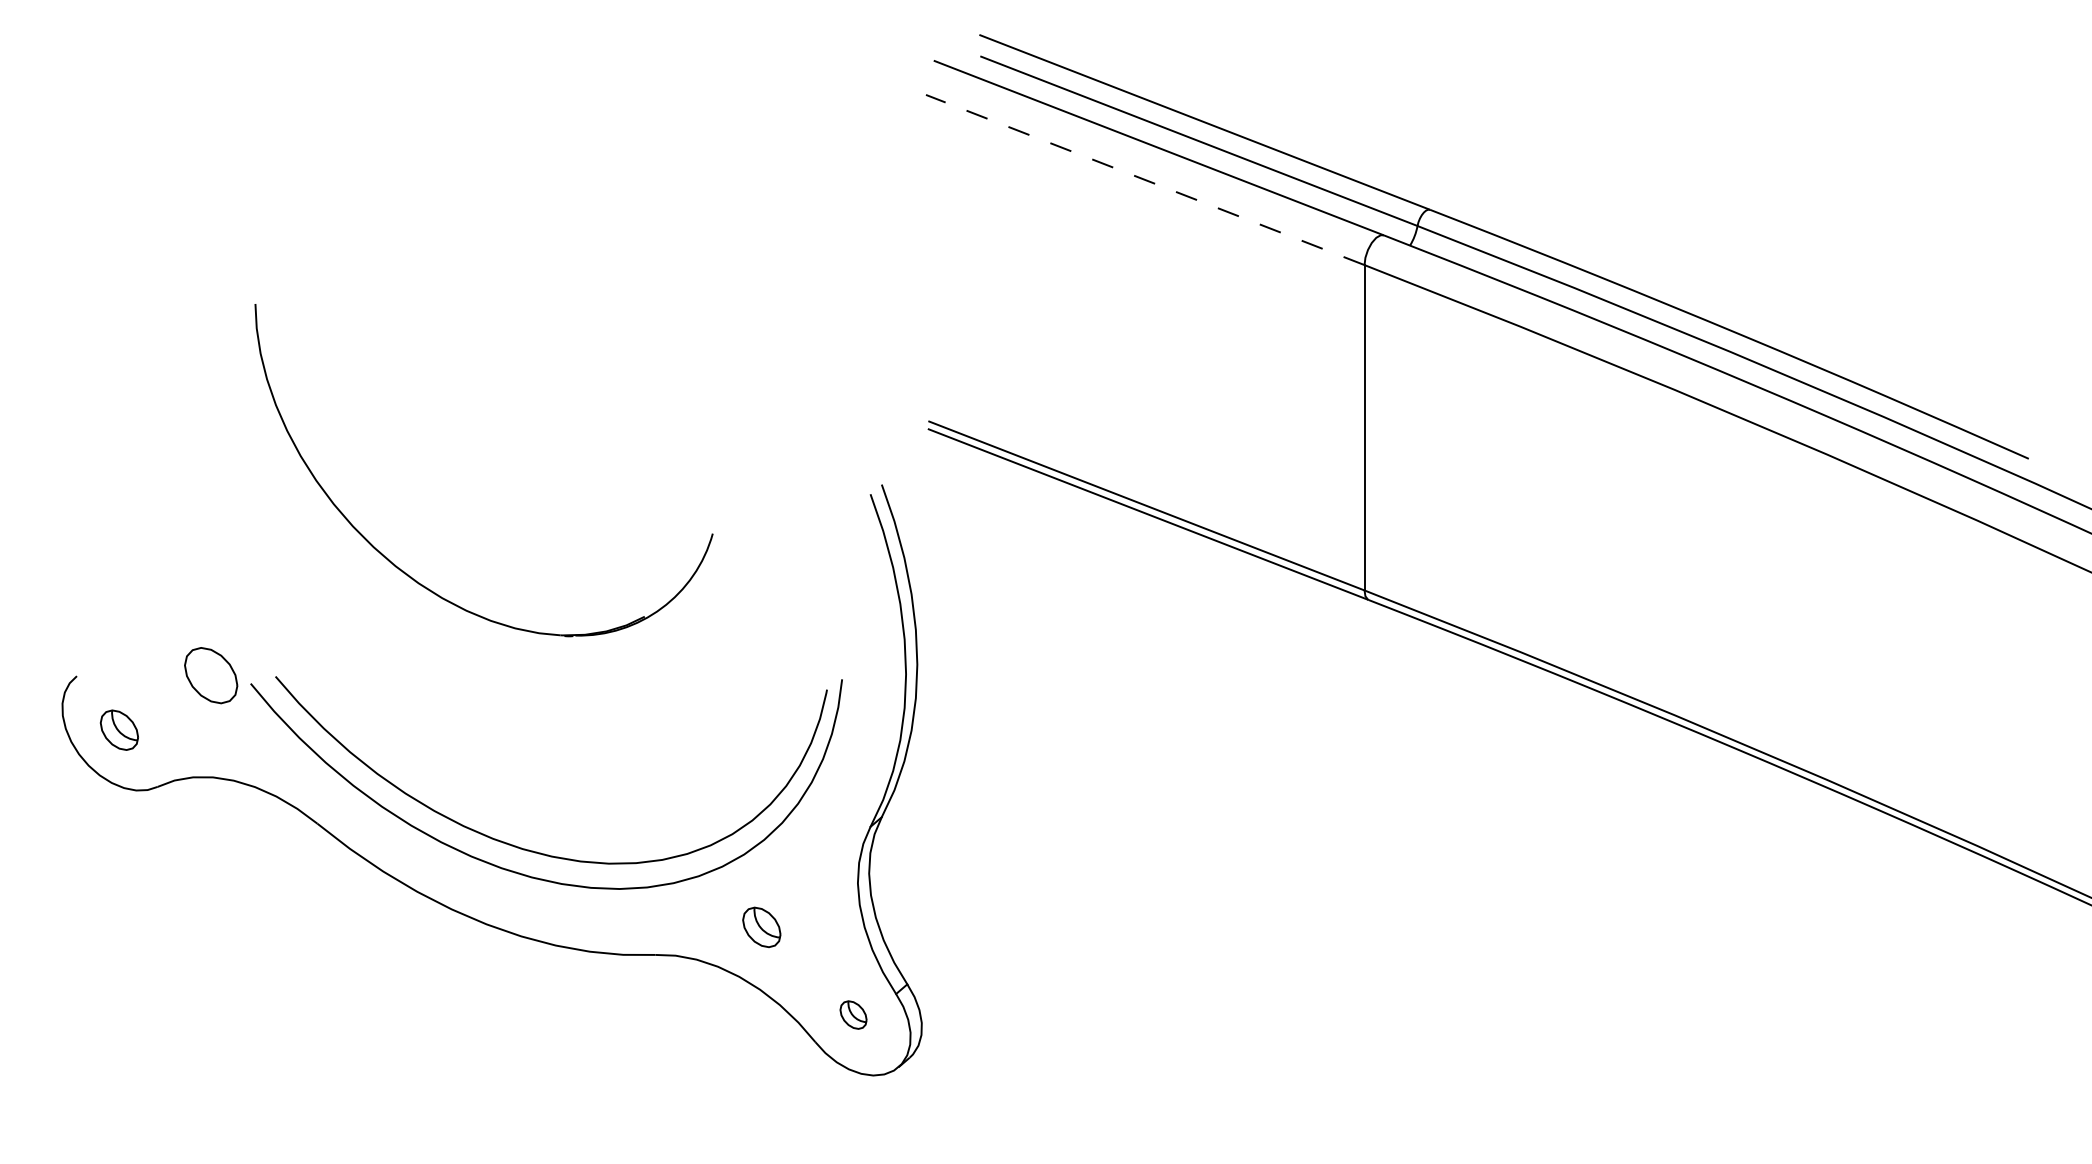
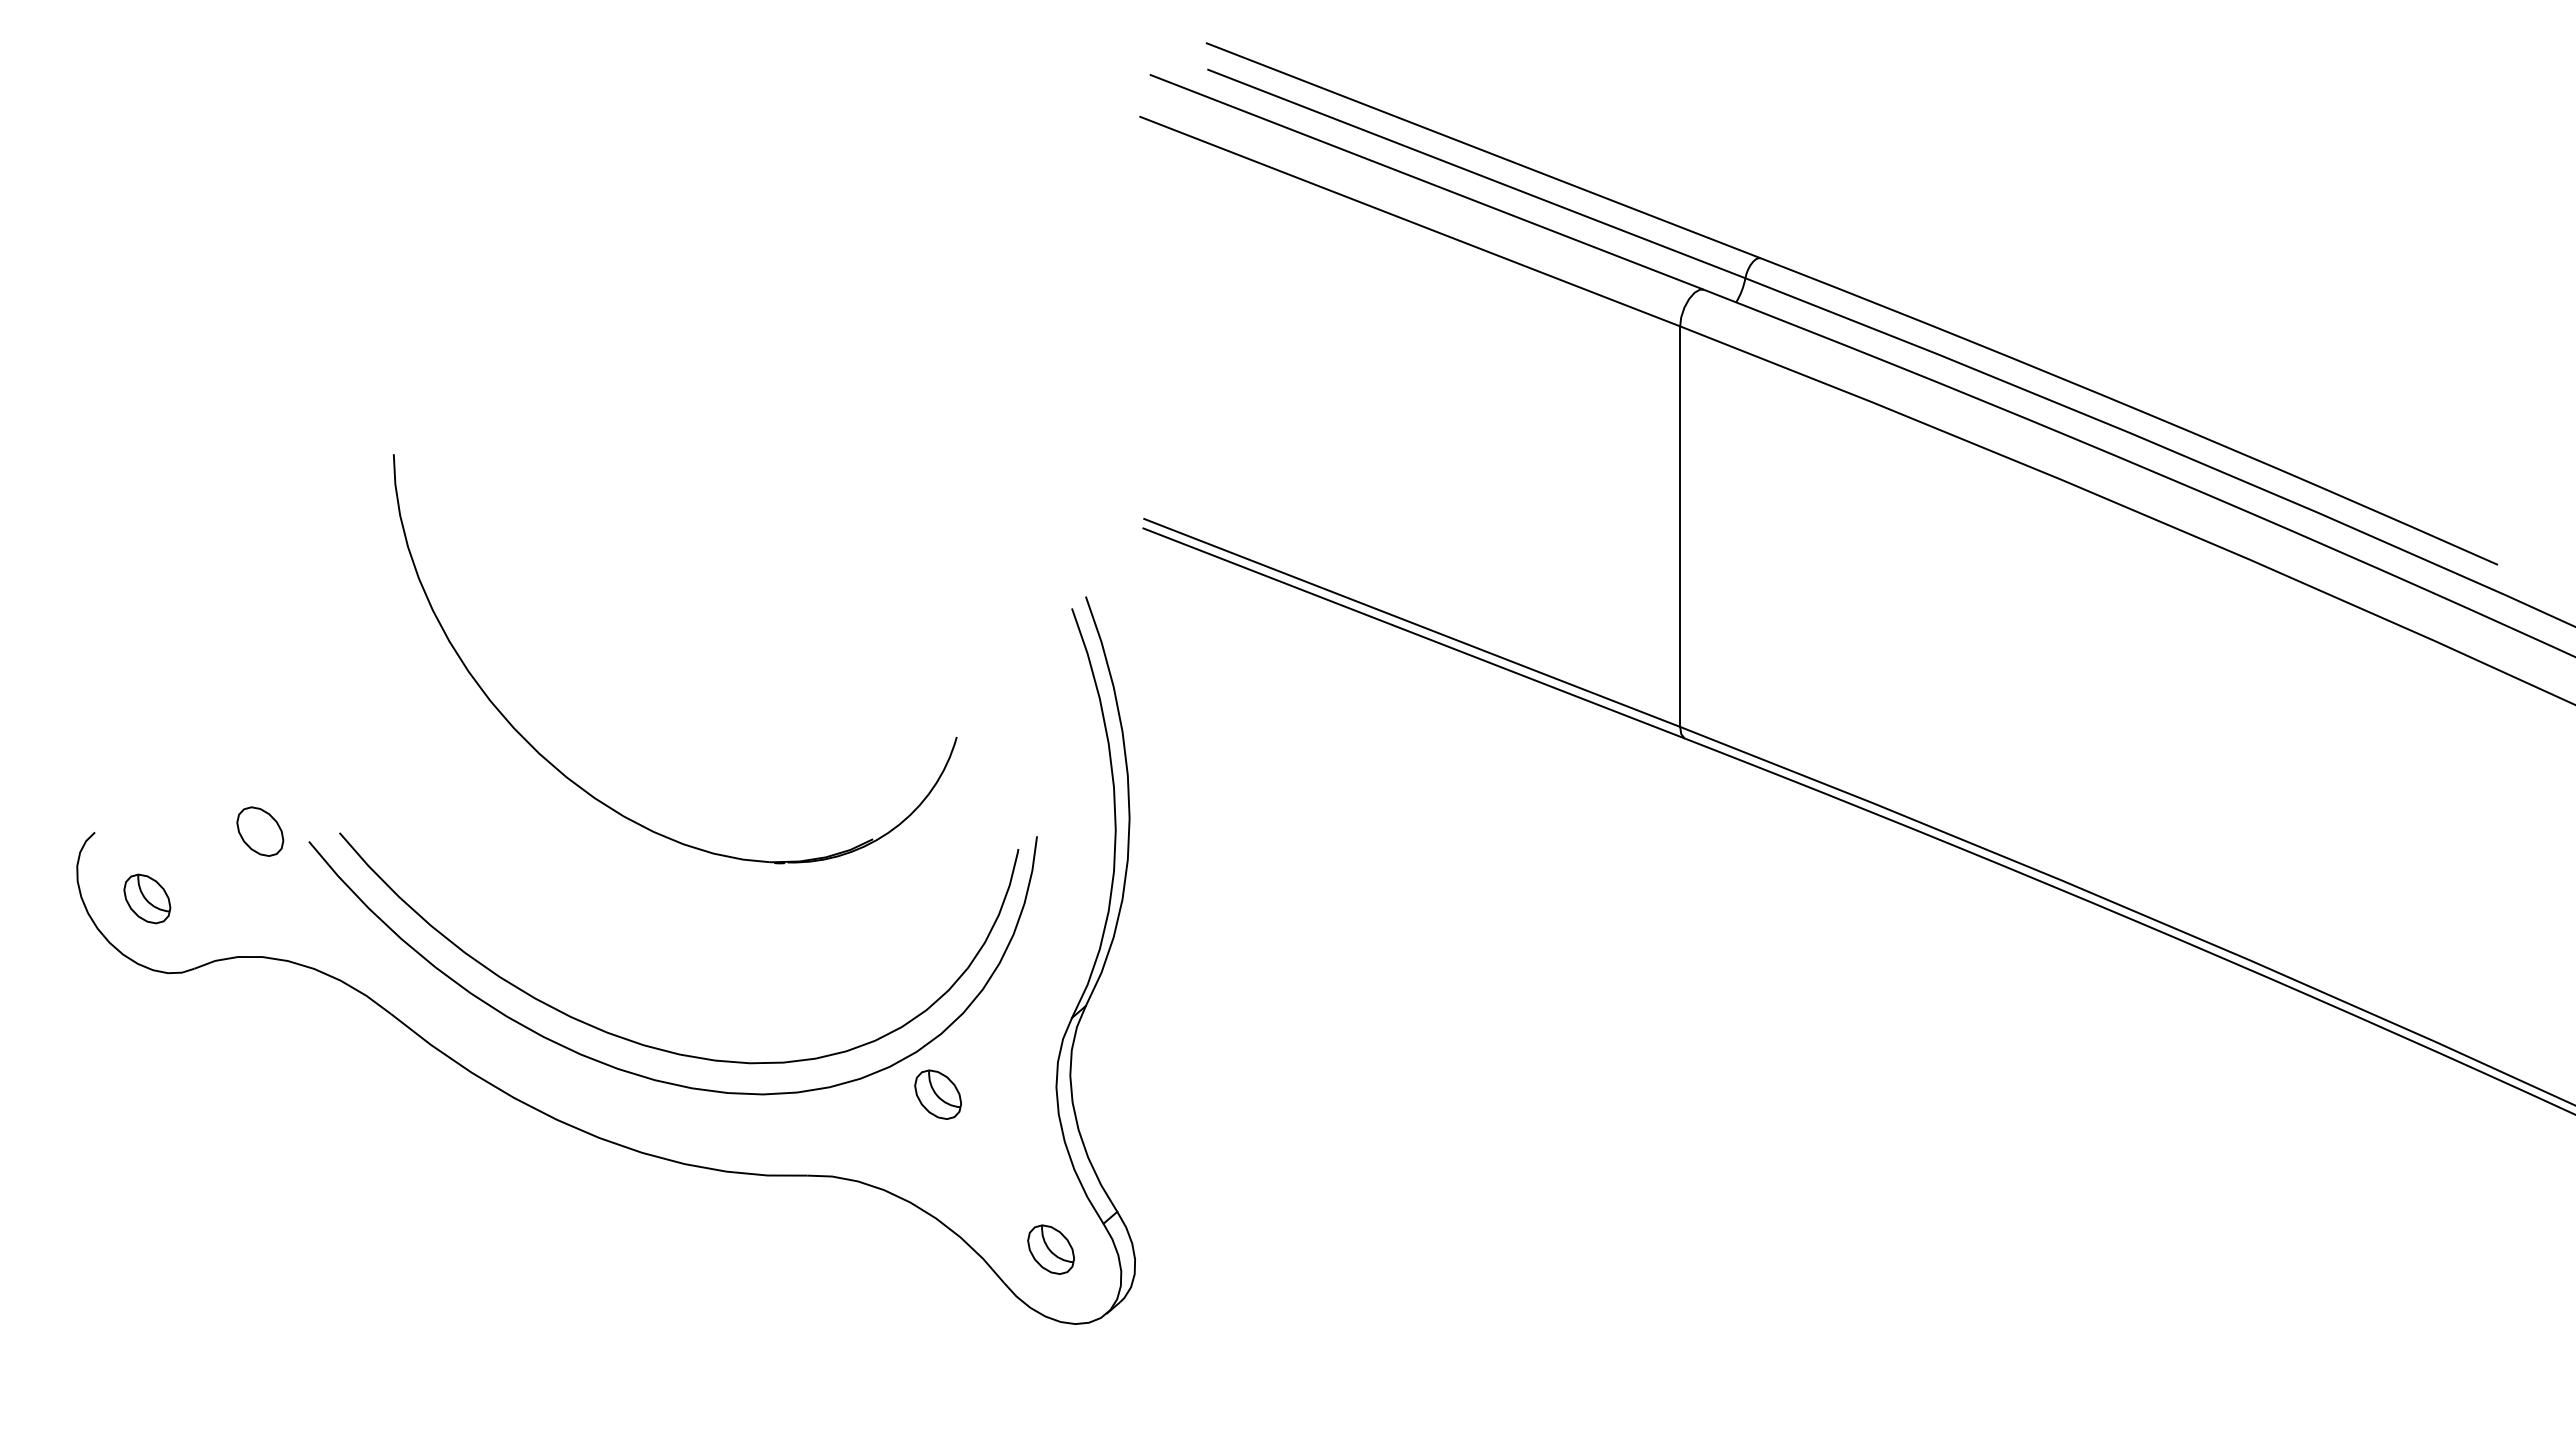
line: (1145, 179) -> (1410, 221), dashed -> solid
part: (408, 574) -> (582, 787), moved
part: (211, 675) -> (260, 831), size x0.71
part: (762, 927) -> (938, 1094), moved
part: (853, 1014) -> (1050, 1249), size x1.43

